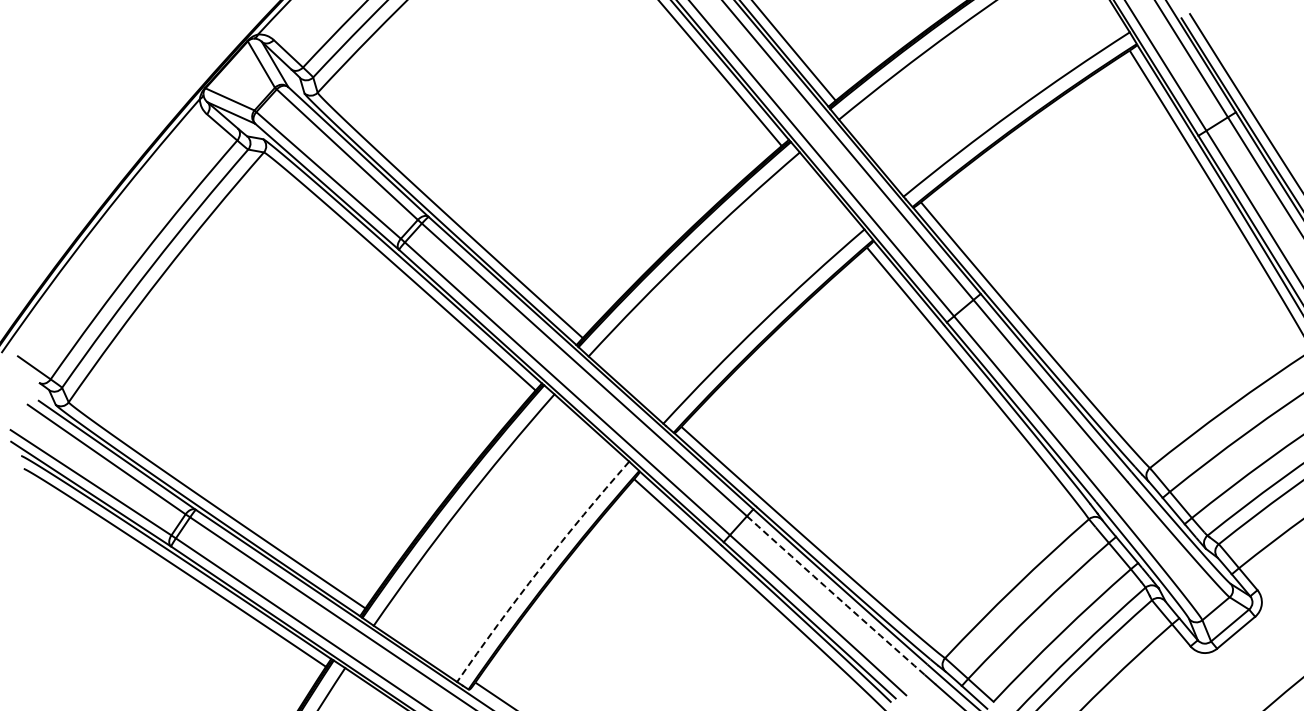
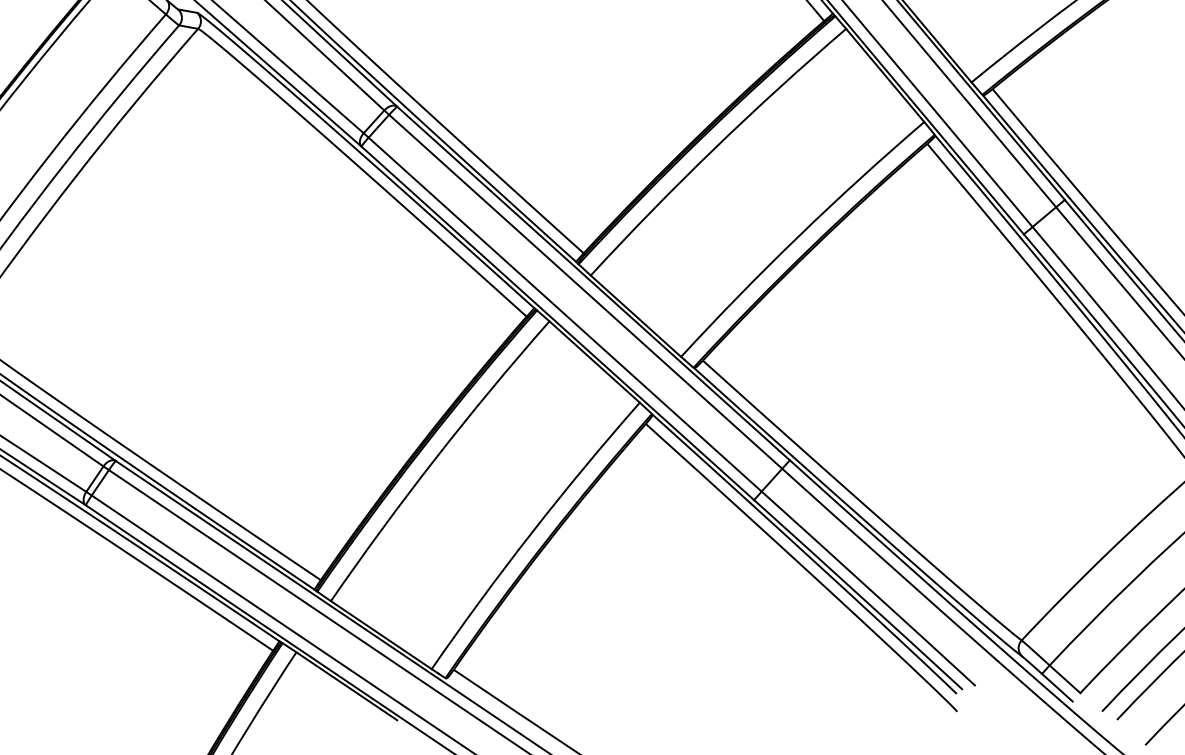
arc: (539, 569) -> (531, 533), dashed -> solid
arc: (836, 596) -> (890, 565), dashed -> solid

